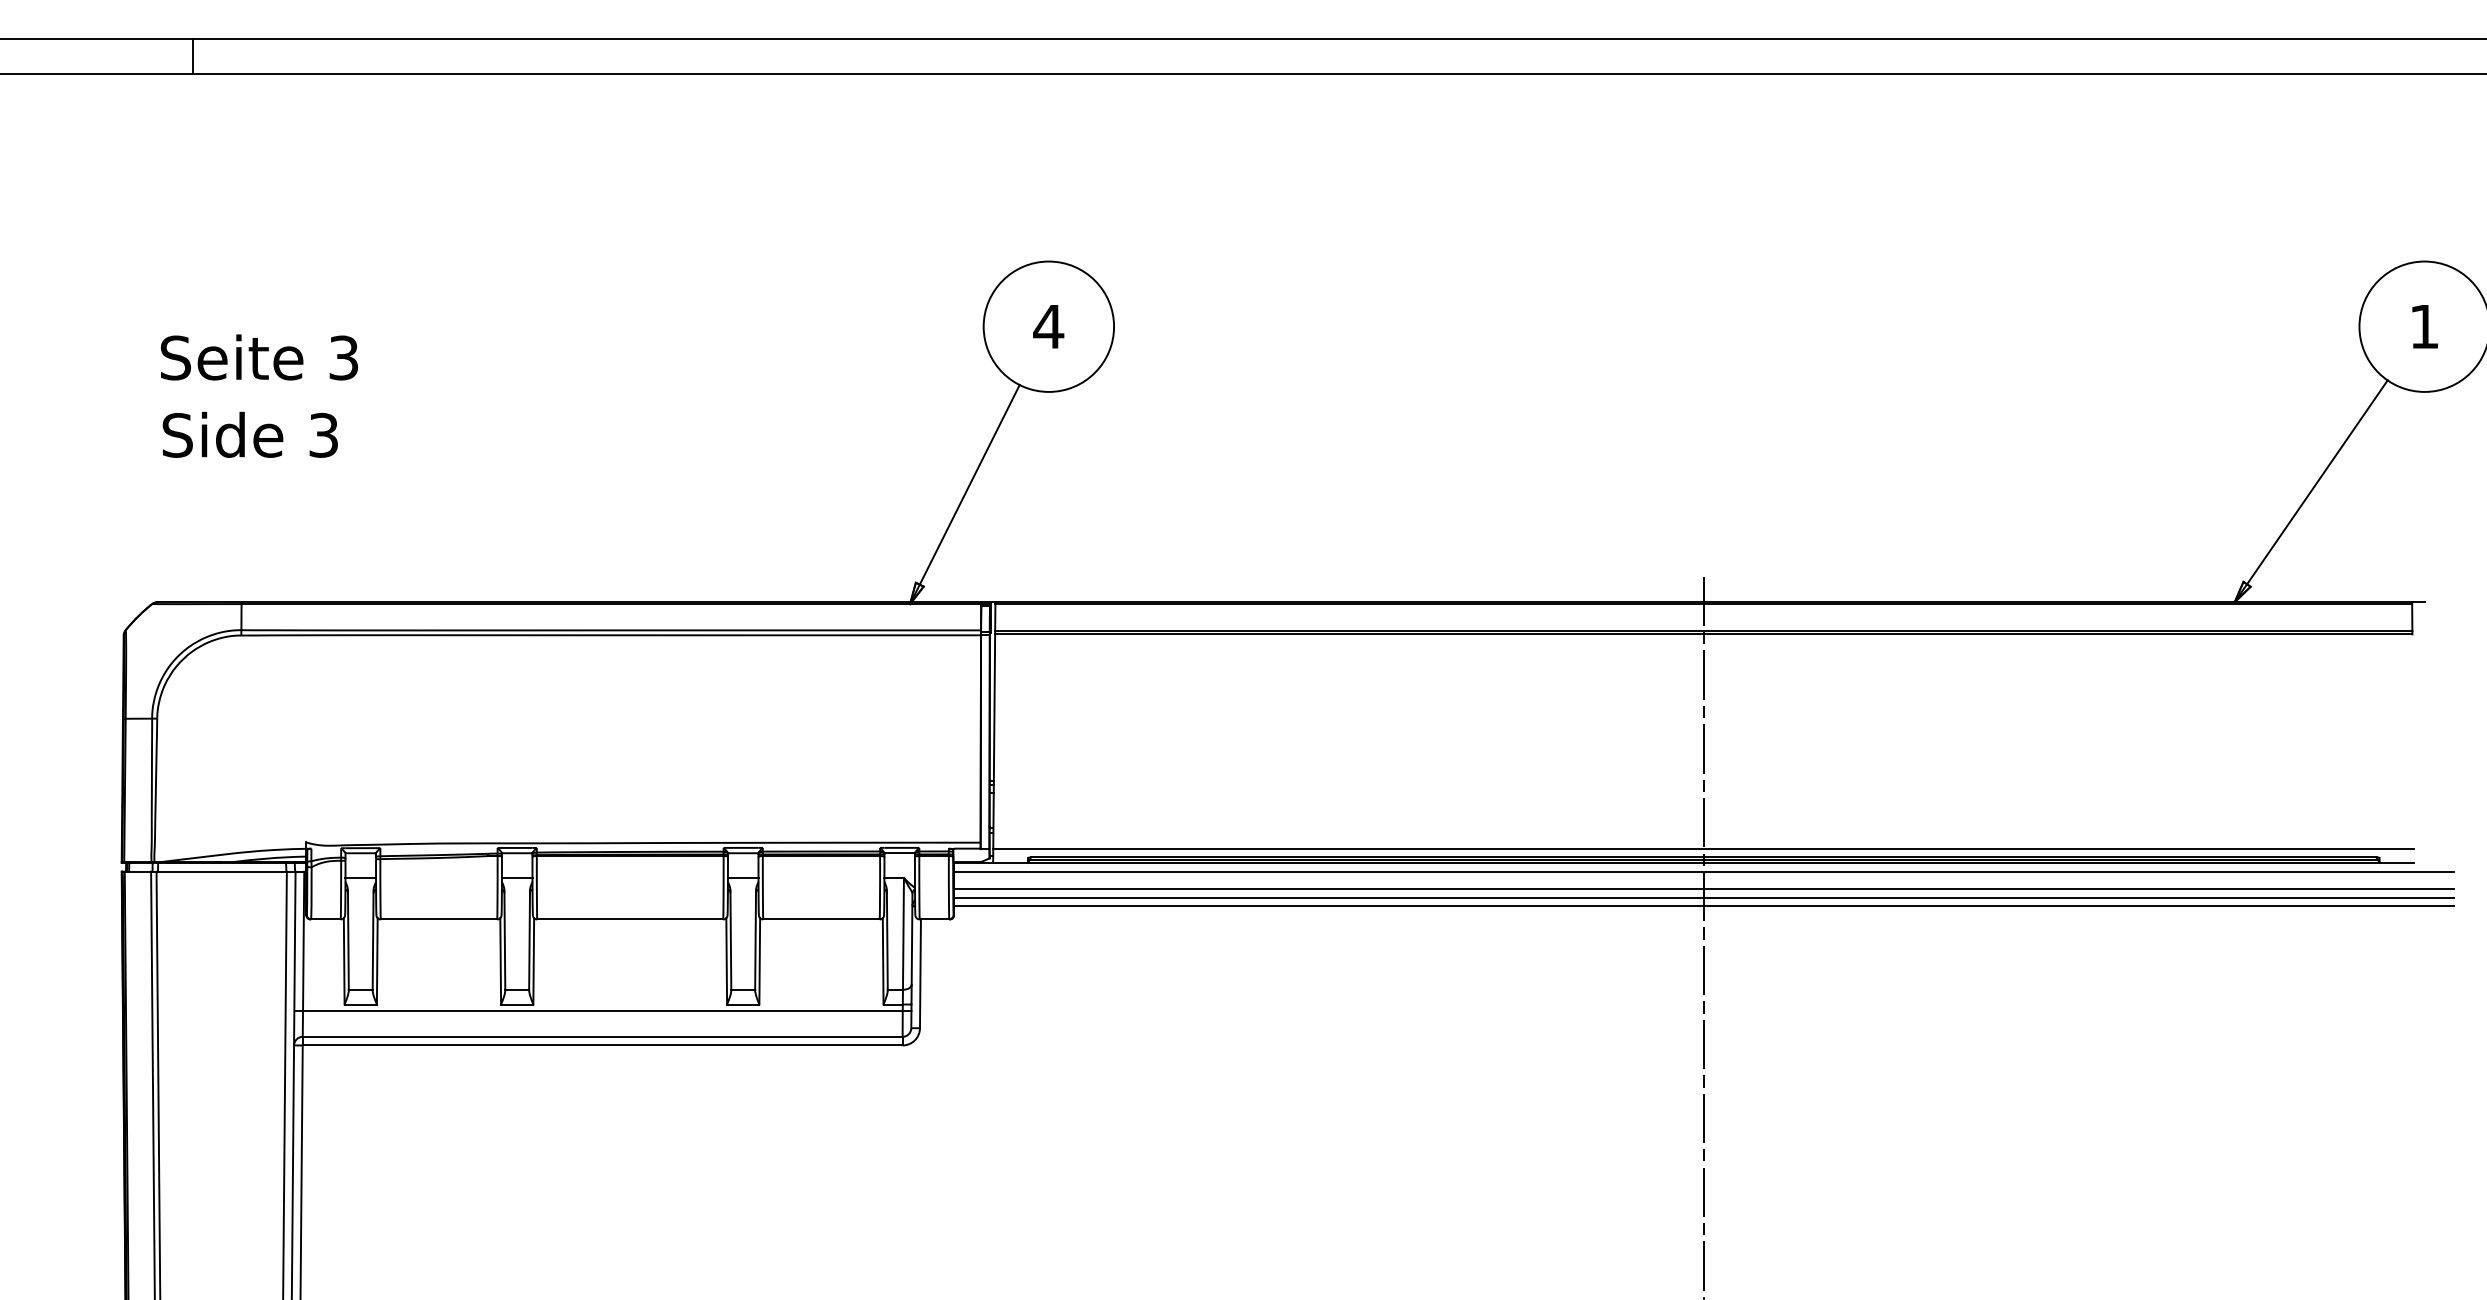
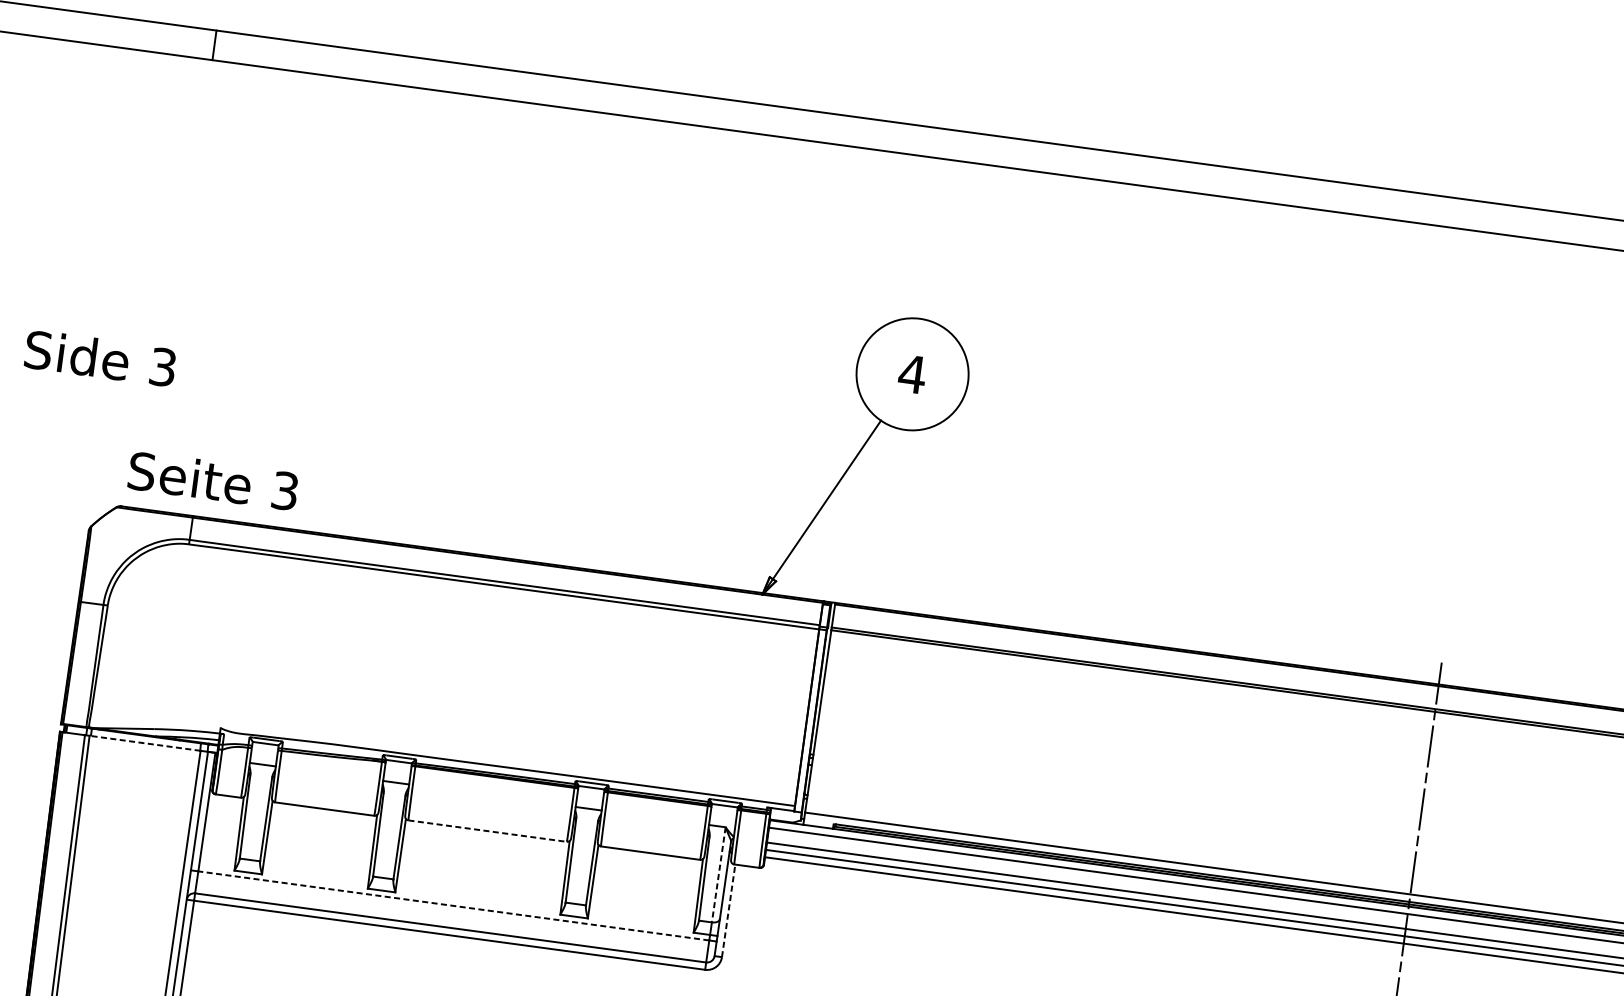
text: (259, 357) -> (213, 480), moved
text: (249, 434) -> (99, 357), moved
line: (221, 871) -> (144, 743), solid -> dashed
line: (630, 919) -> (487, 831), solid -> dashed
line: (903, 933) -> (718, 874), solid -> dashed
line: (920, 973) -> (728, 910), solid -> dashed
line: (602, 1011) -> (453, 906), solid -> dashed

